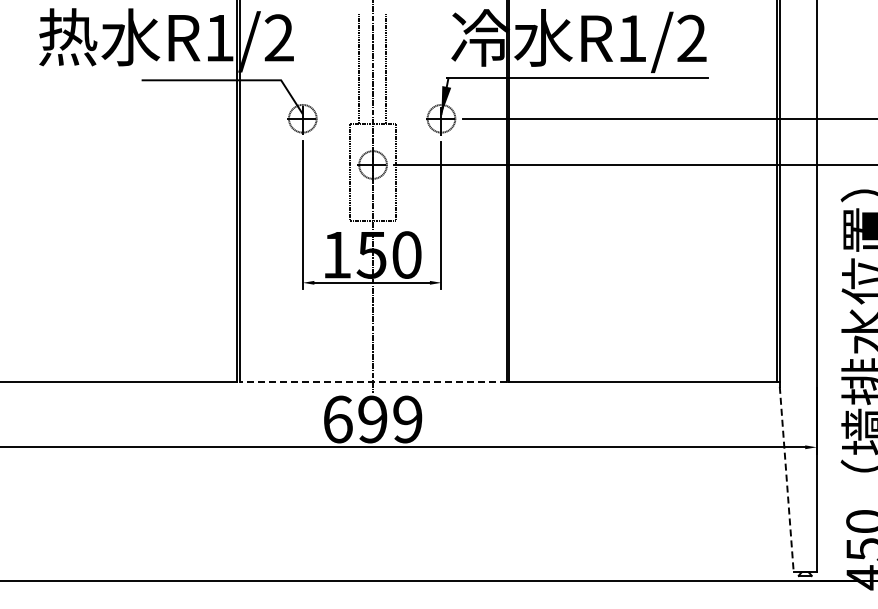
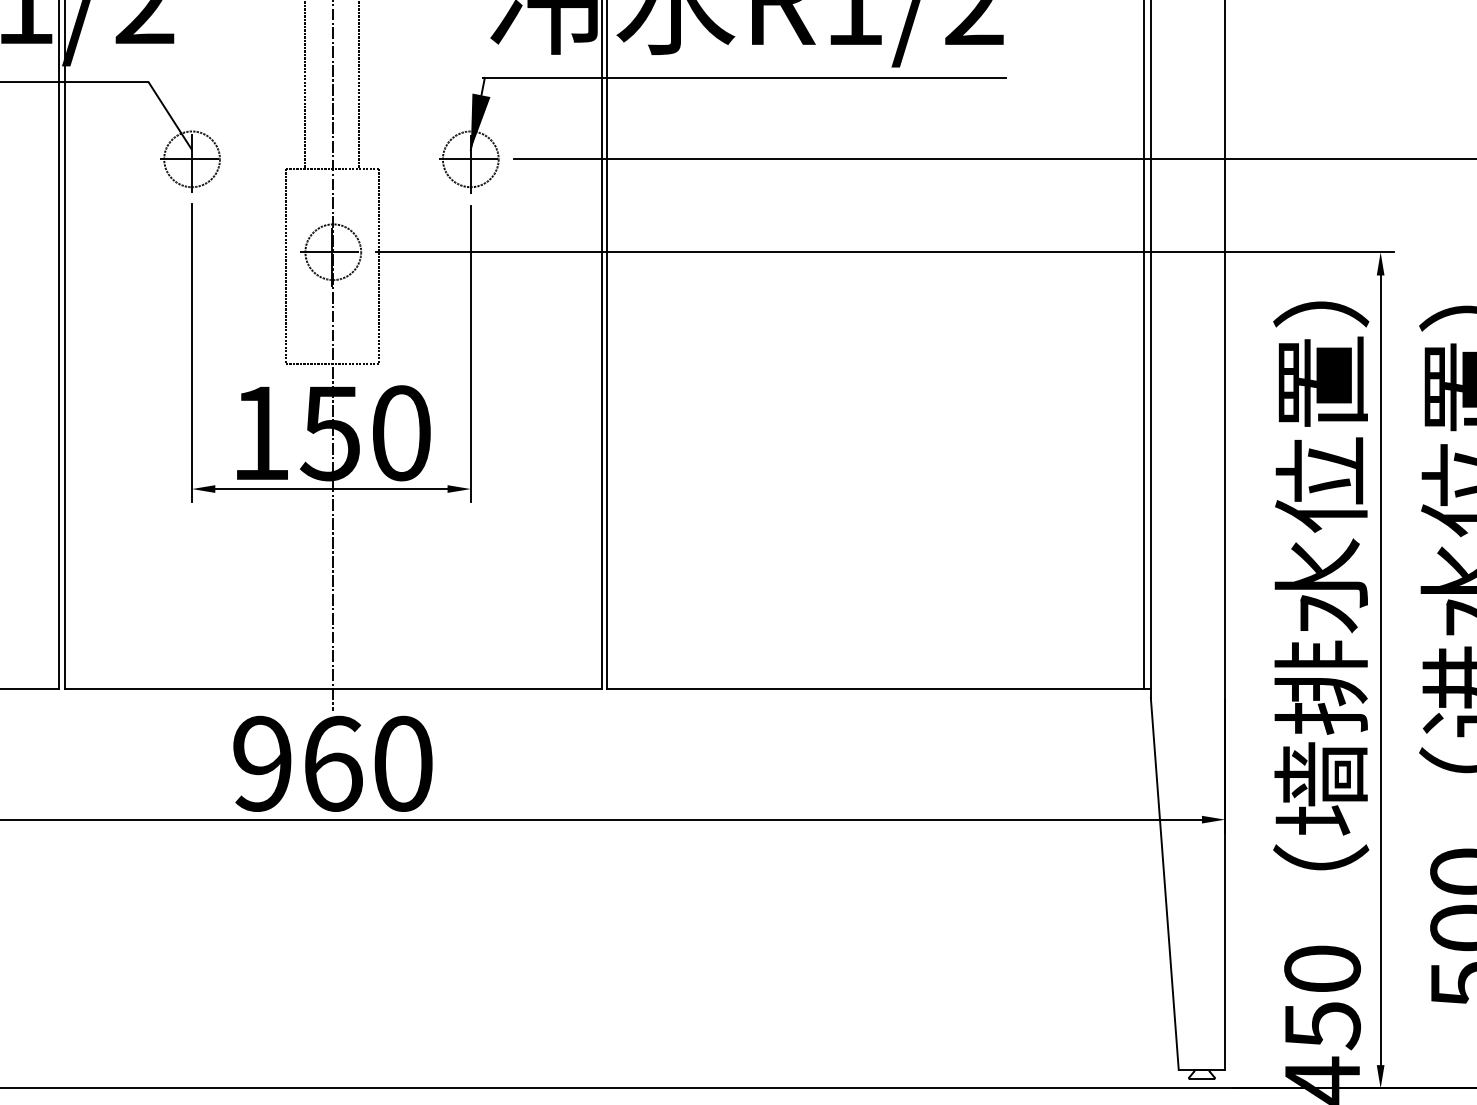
line: (373, 382) -> (334, 689), dashed -> solid
text: (372, 419) -> (332, 763), 699 -> 960
line: (786, 479) -> (1164, 884), dashed -> solid

